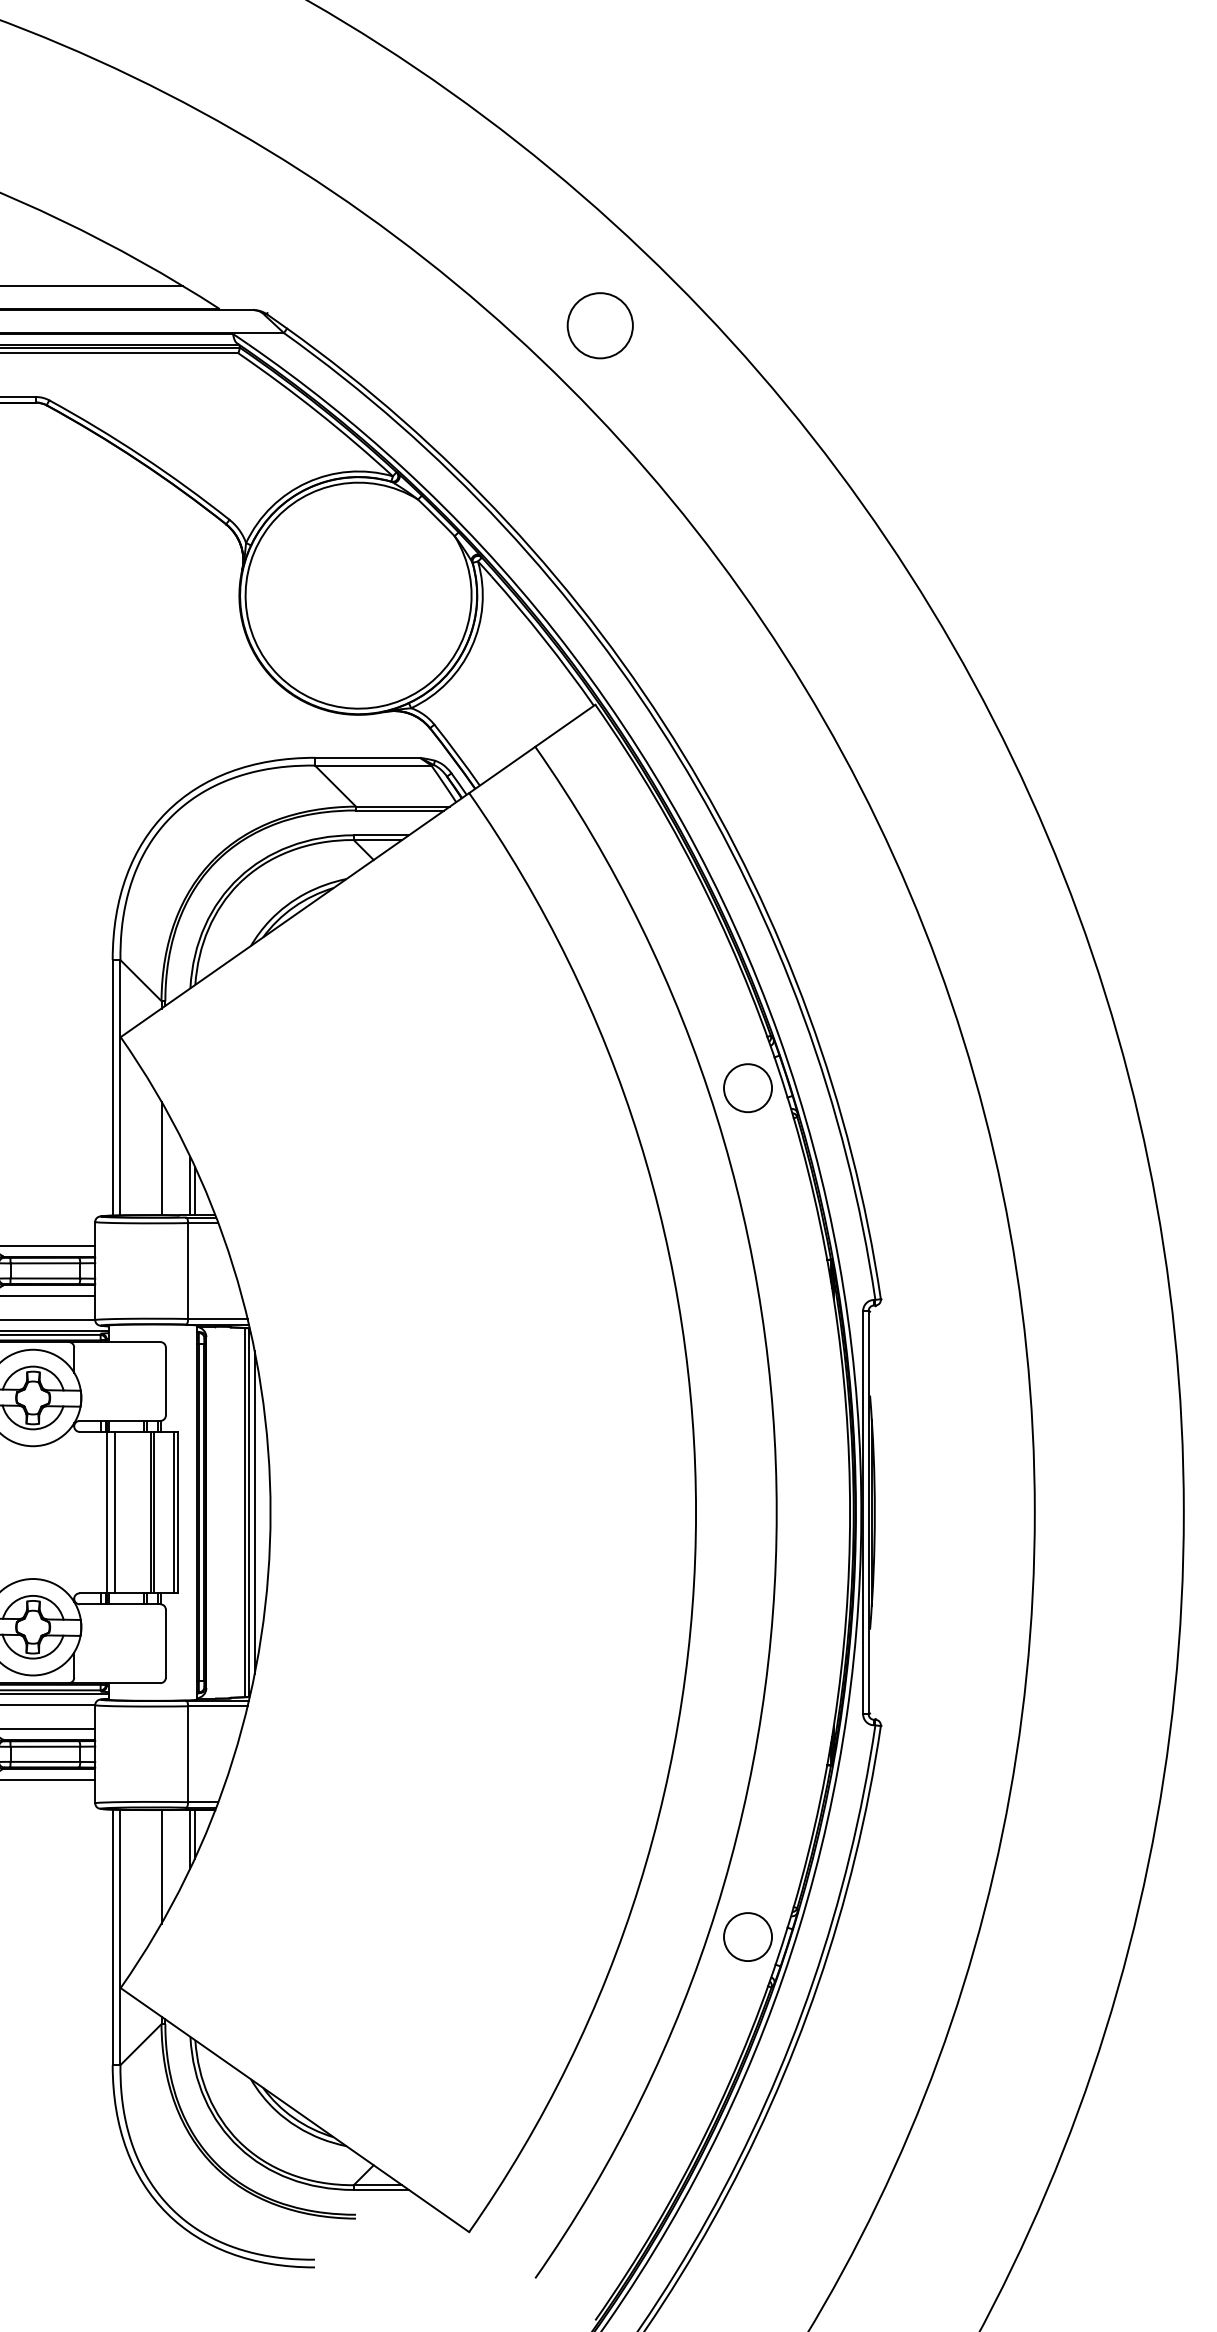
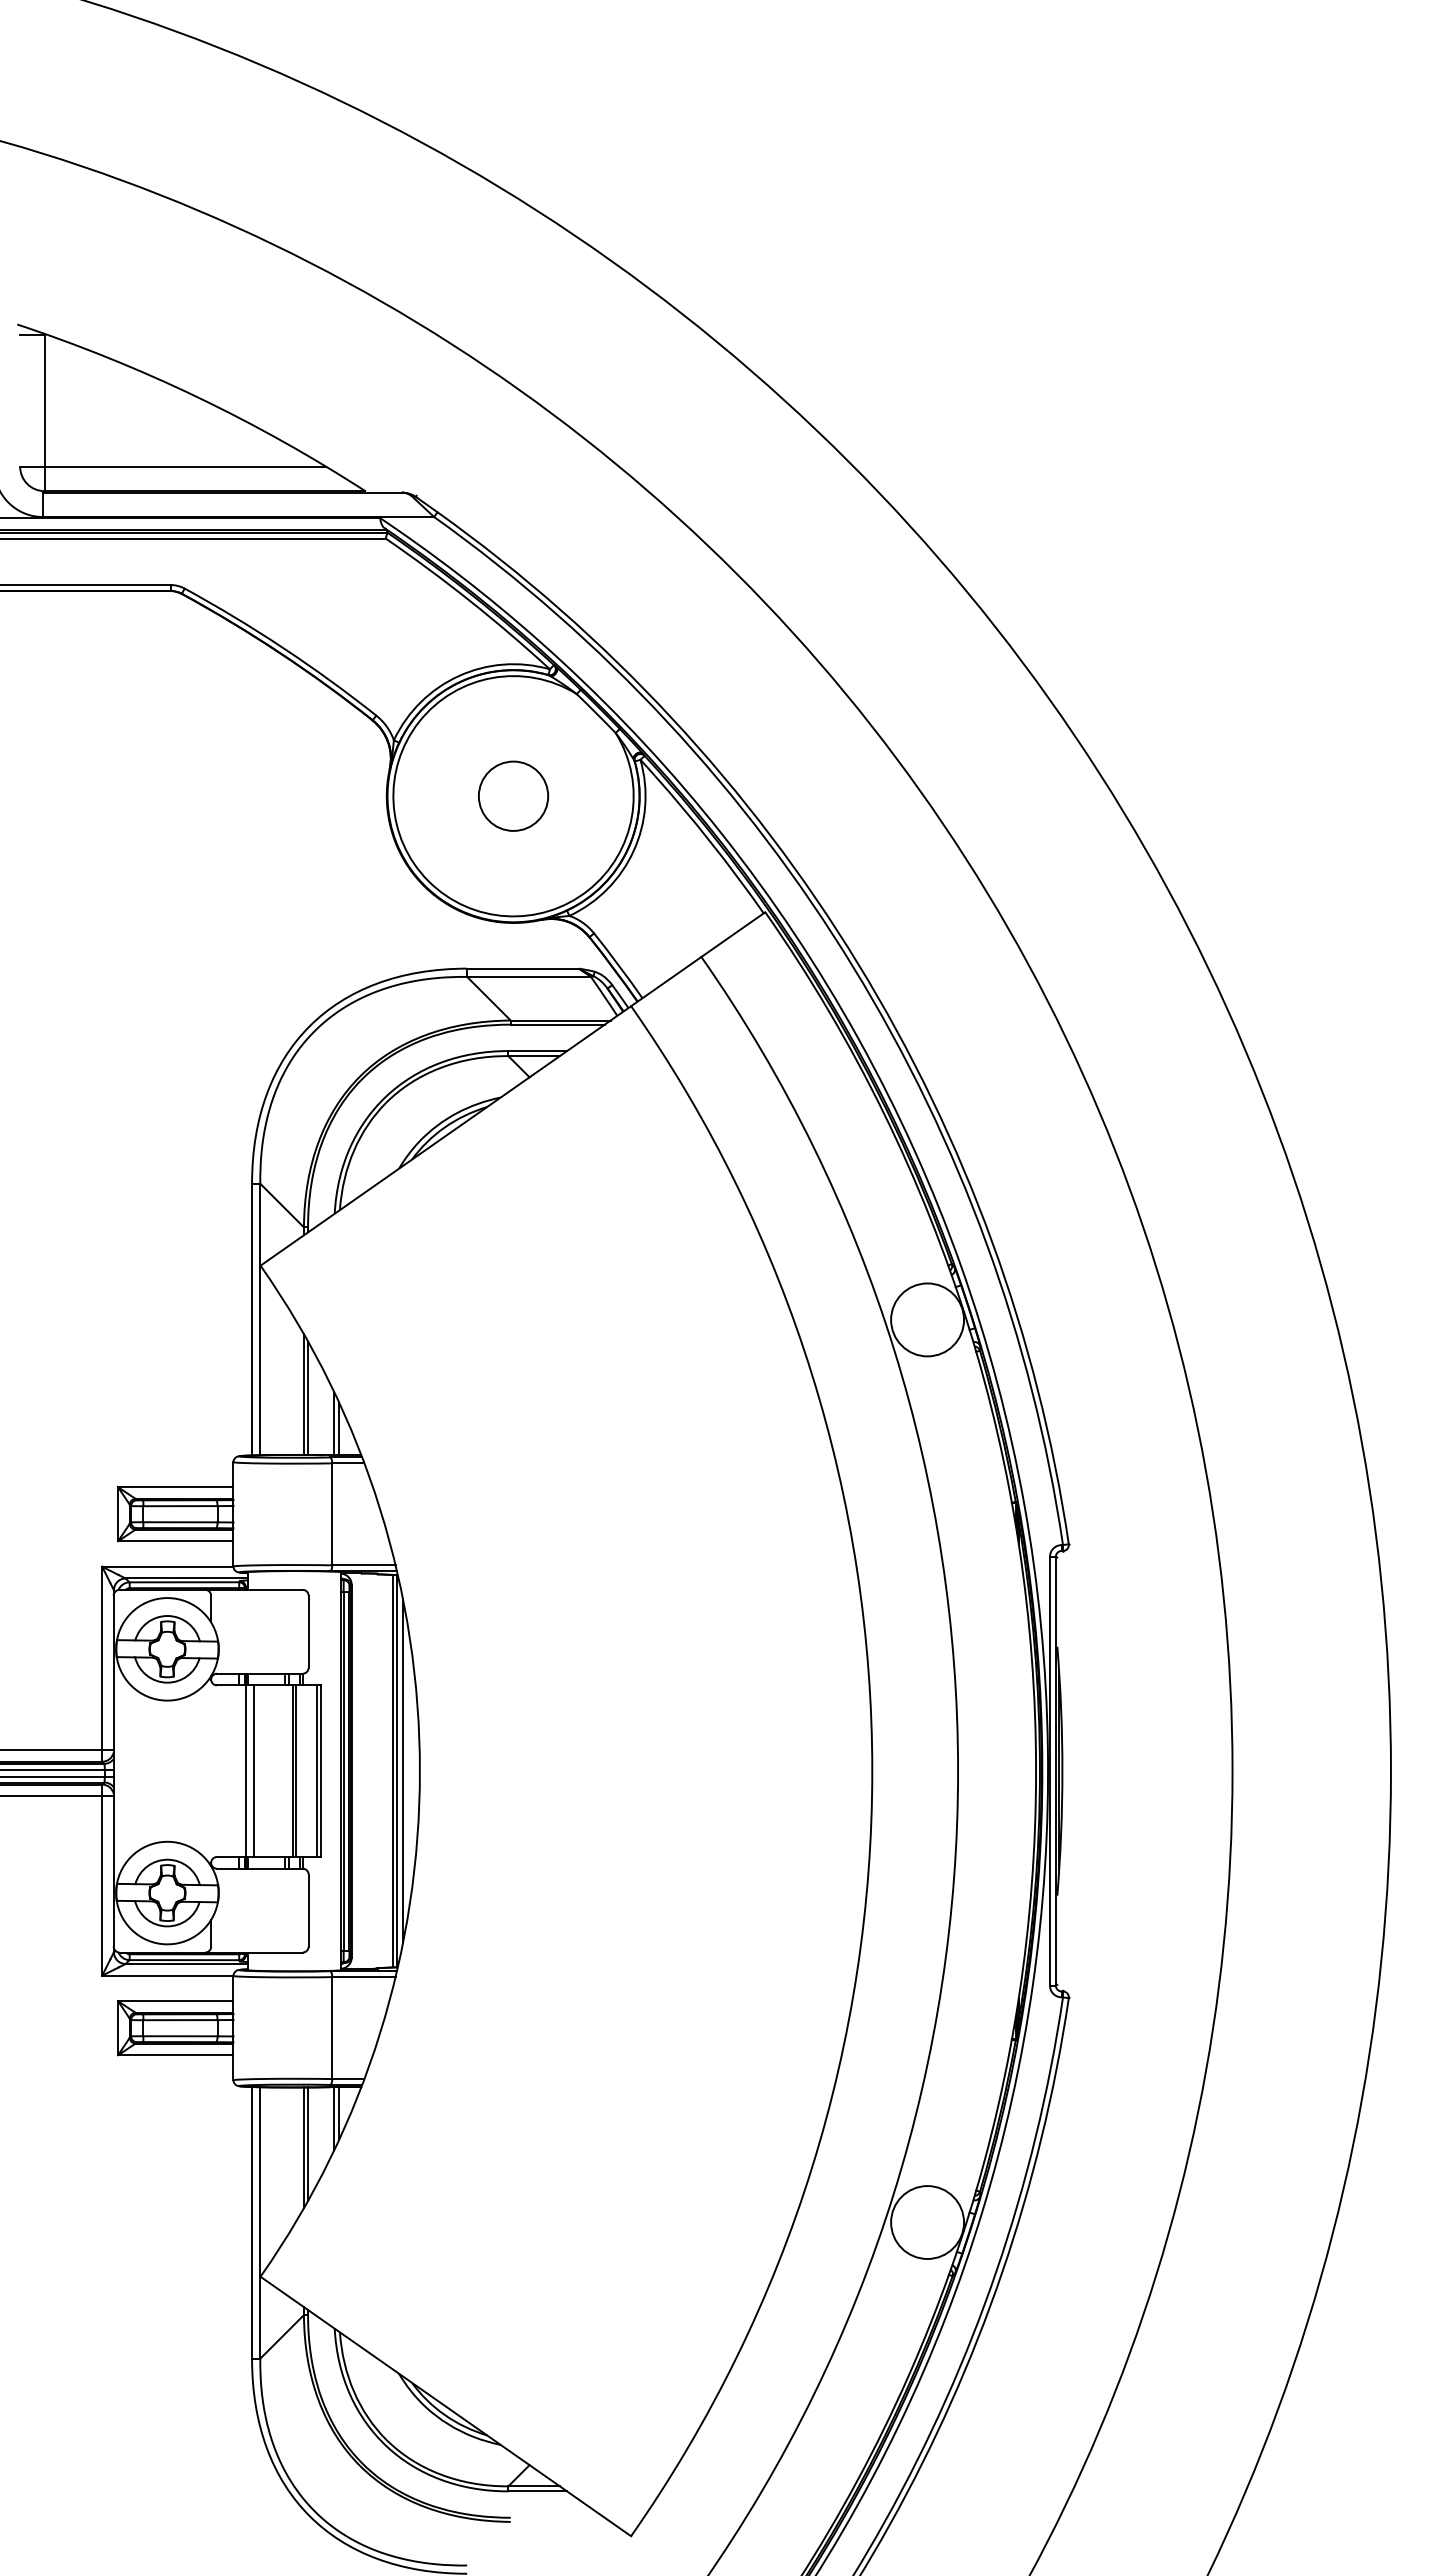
circle: (600, 325) -> (513, 795), moved
circle: (747, 1087) -> (927, 1319), size x1.43
line: (165, 1161) -> (308, 1397), added
line: (165, 1862) -> (308, 2143), added
circle: (747, 1937) -> (927, 2222), size x1.43

